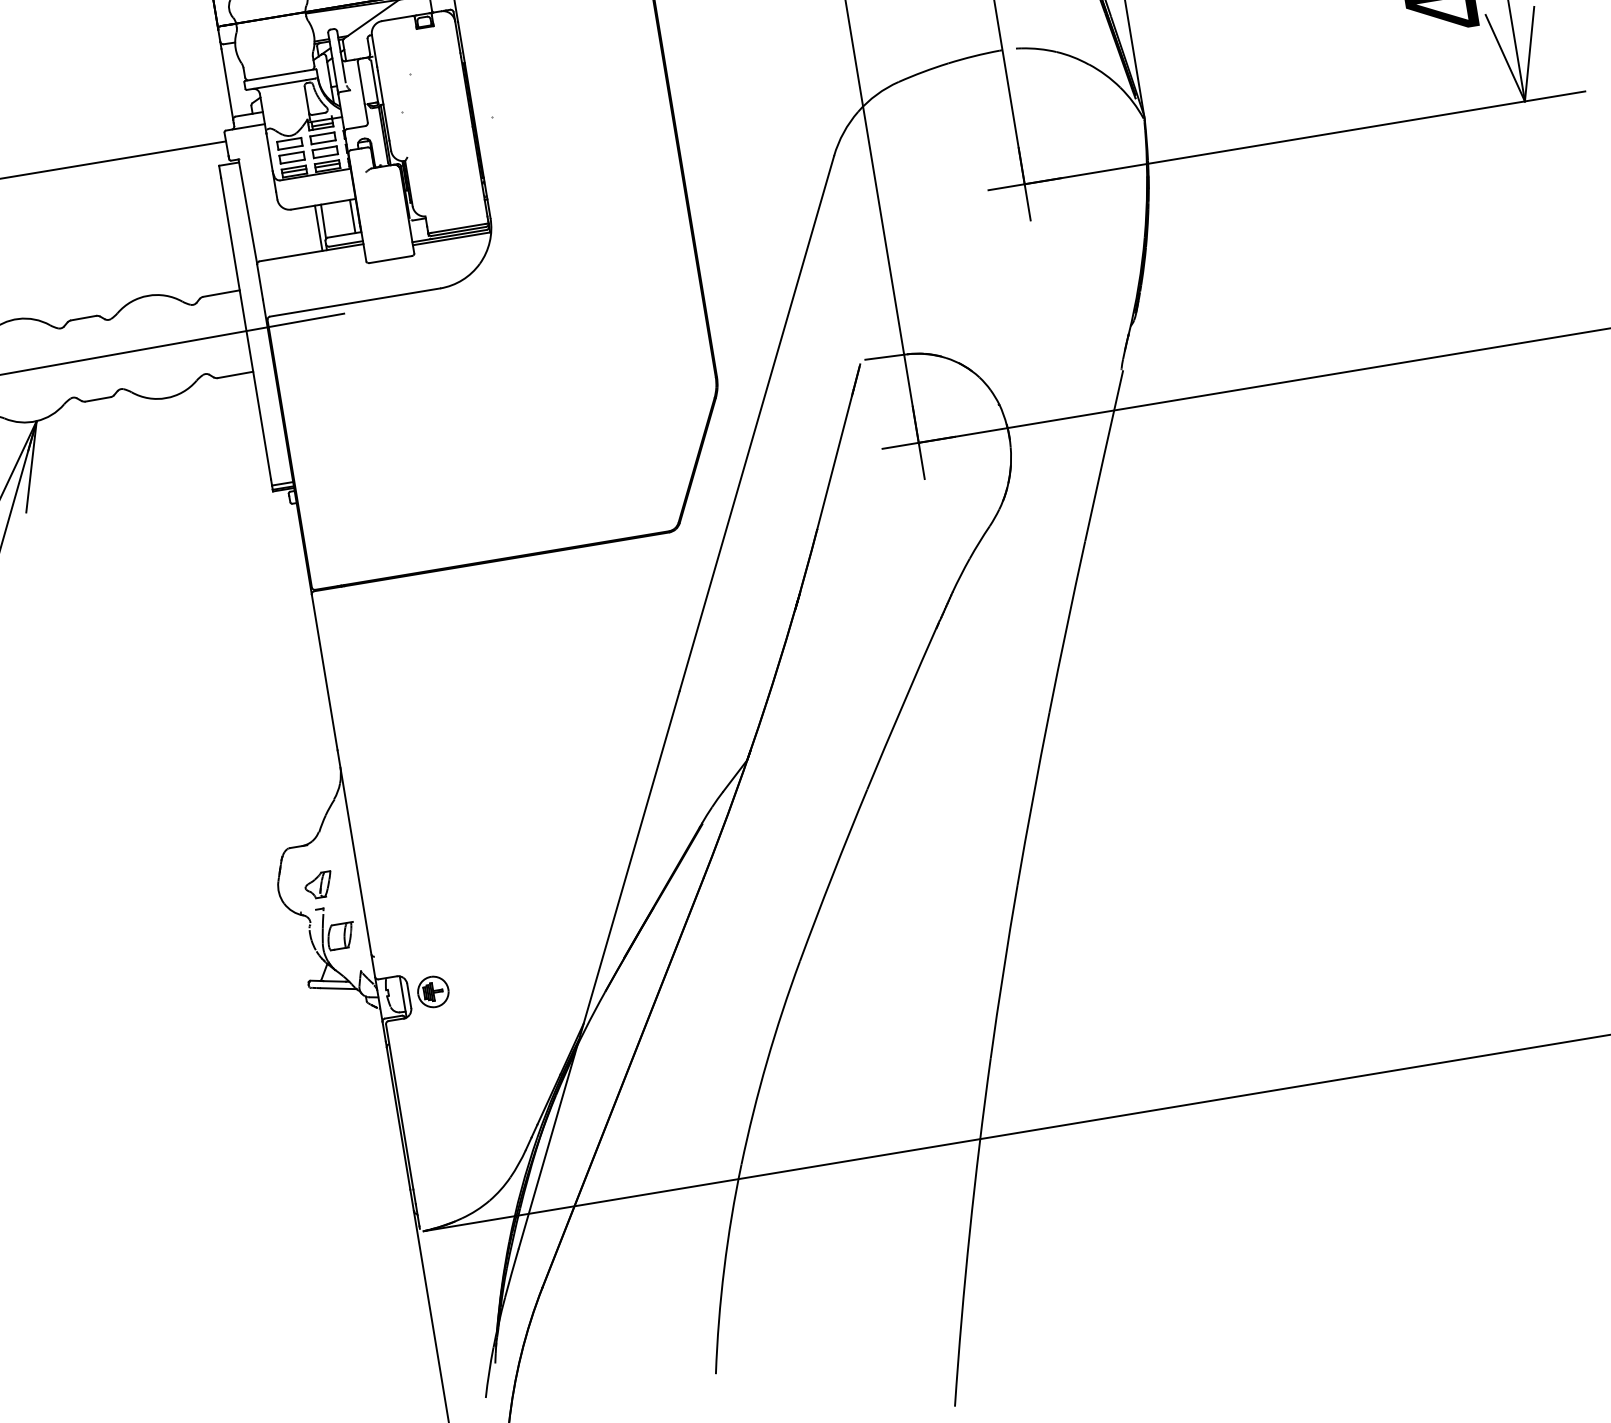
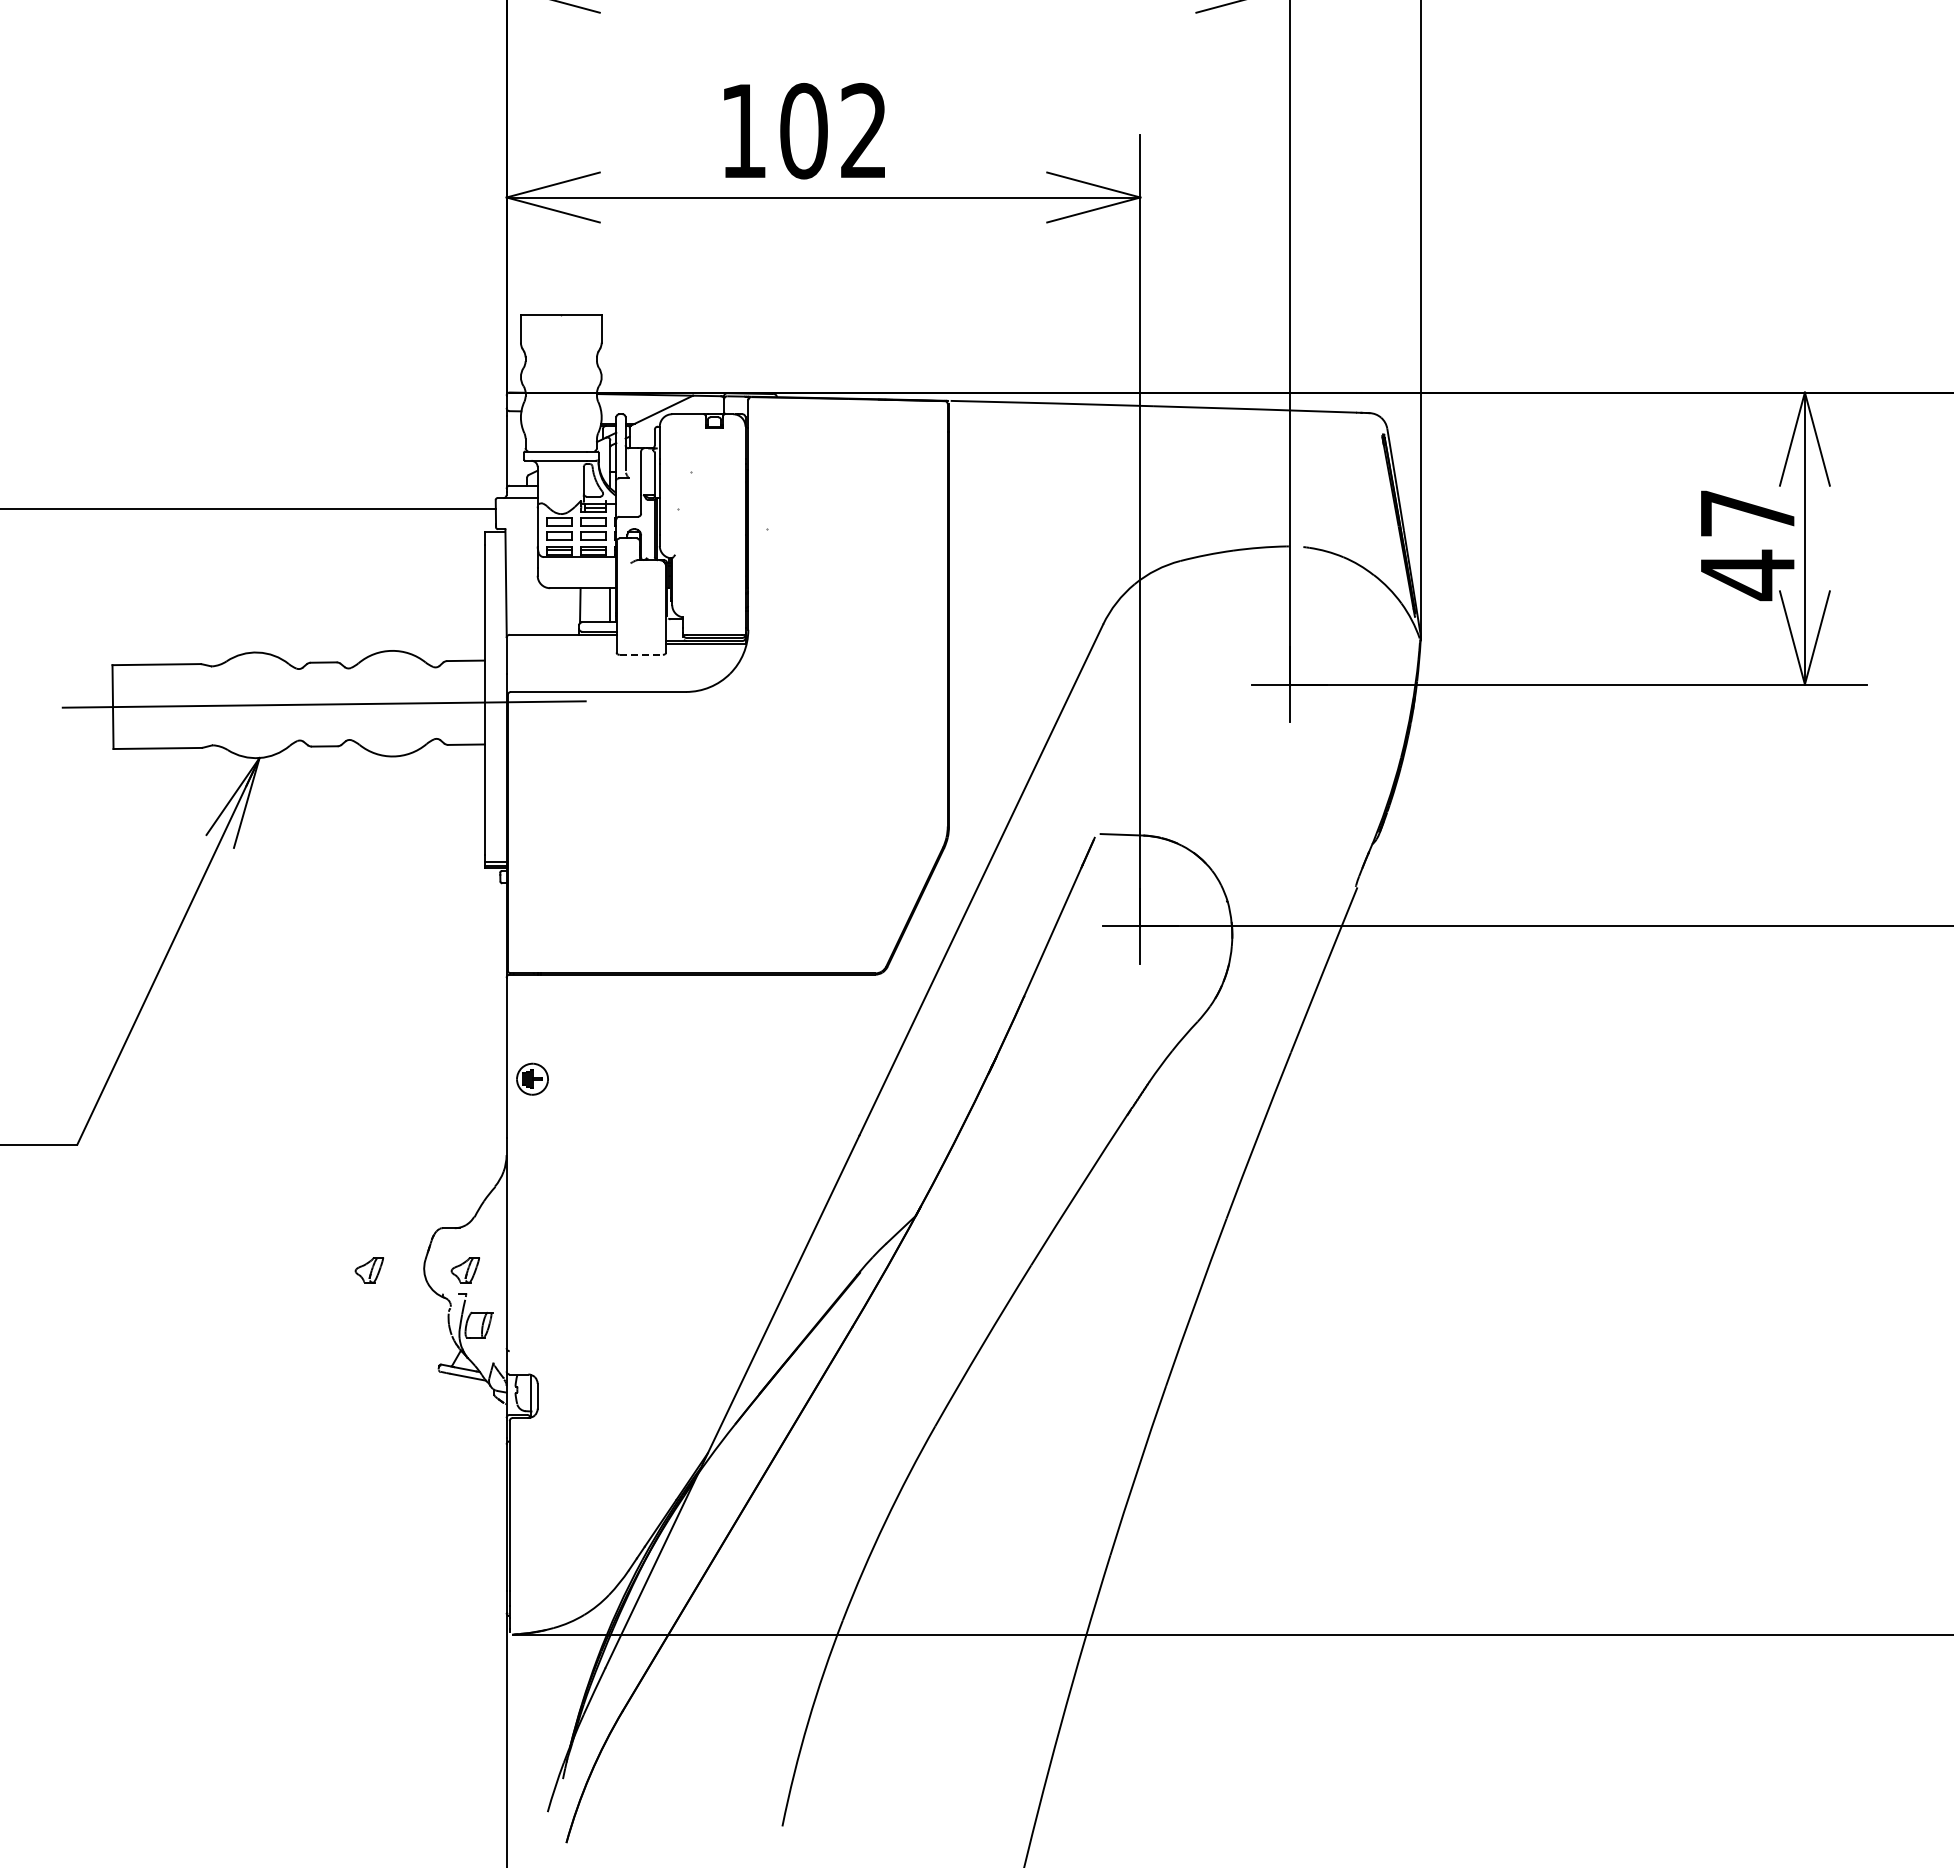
line: (318, 228) -> (574, 611), removed
line: (390, 259) -> (641, 654), solid -> dashed
part: (225, 900) -> (369, 1270), added
part: (433, 991) -> (532, 1078), moved

